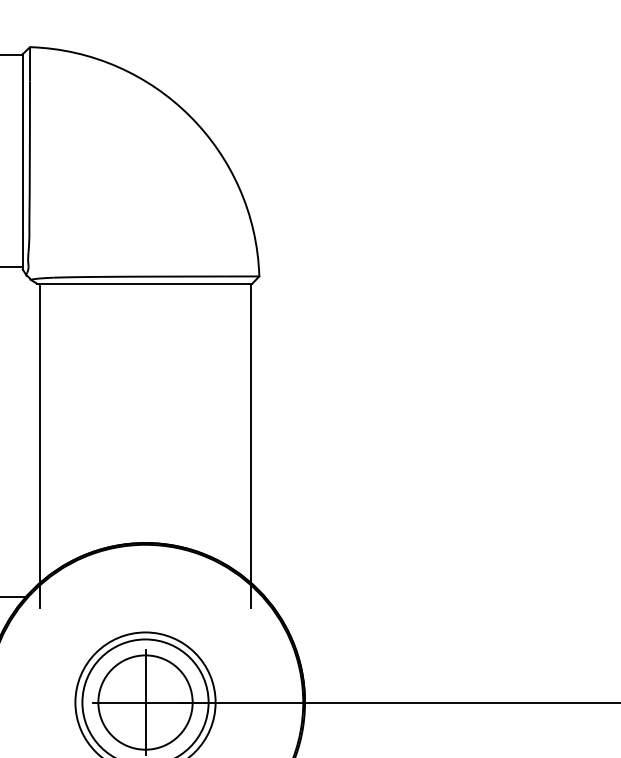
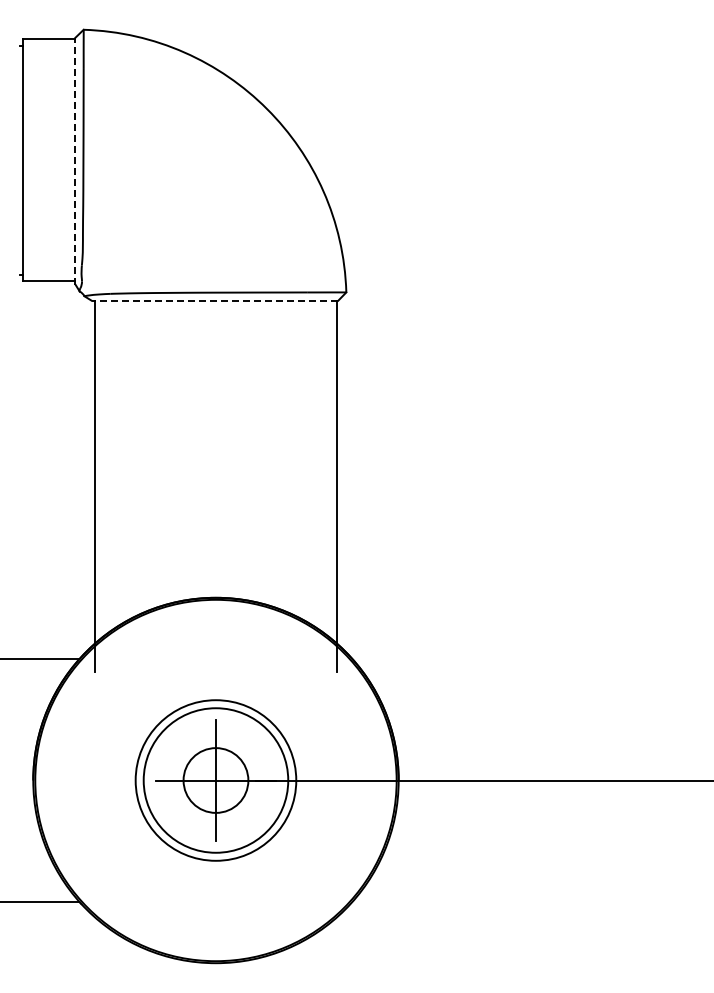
line: (22, 161) -> (75, 160), solid -> dashed
line: (144, 283) -> (214, 300), solid -> dashed
circle: (145, 702) -> (215, 780), size x0.6

